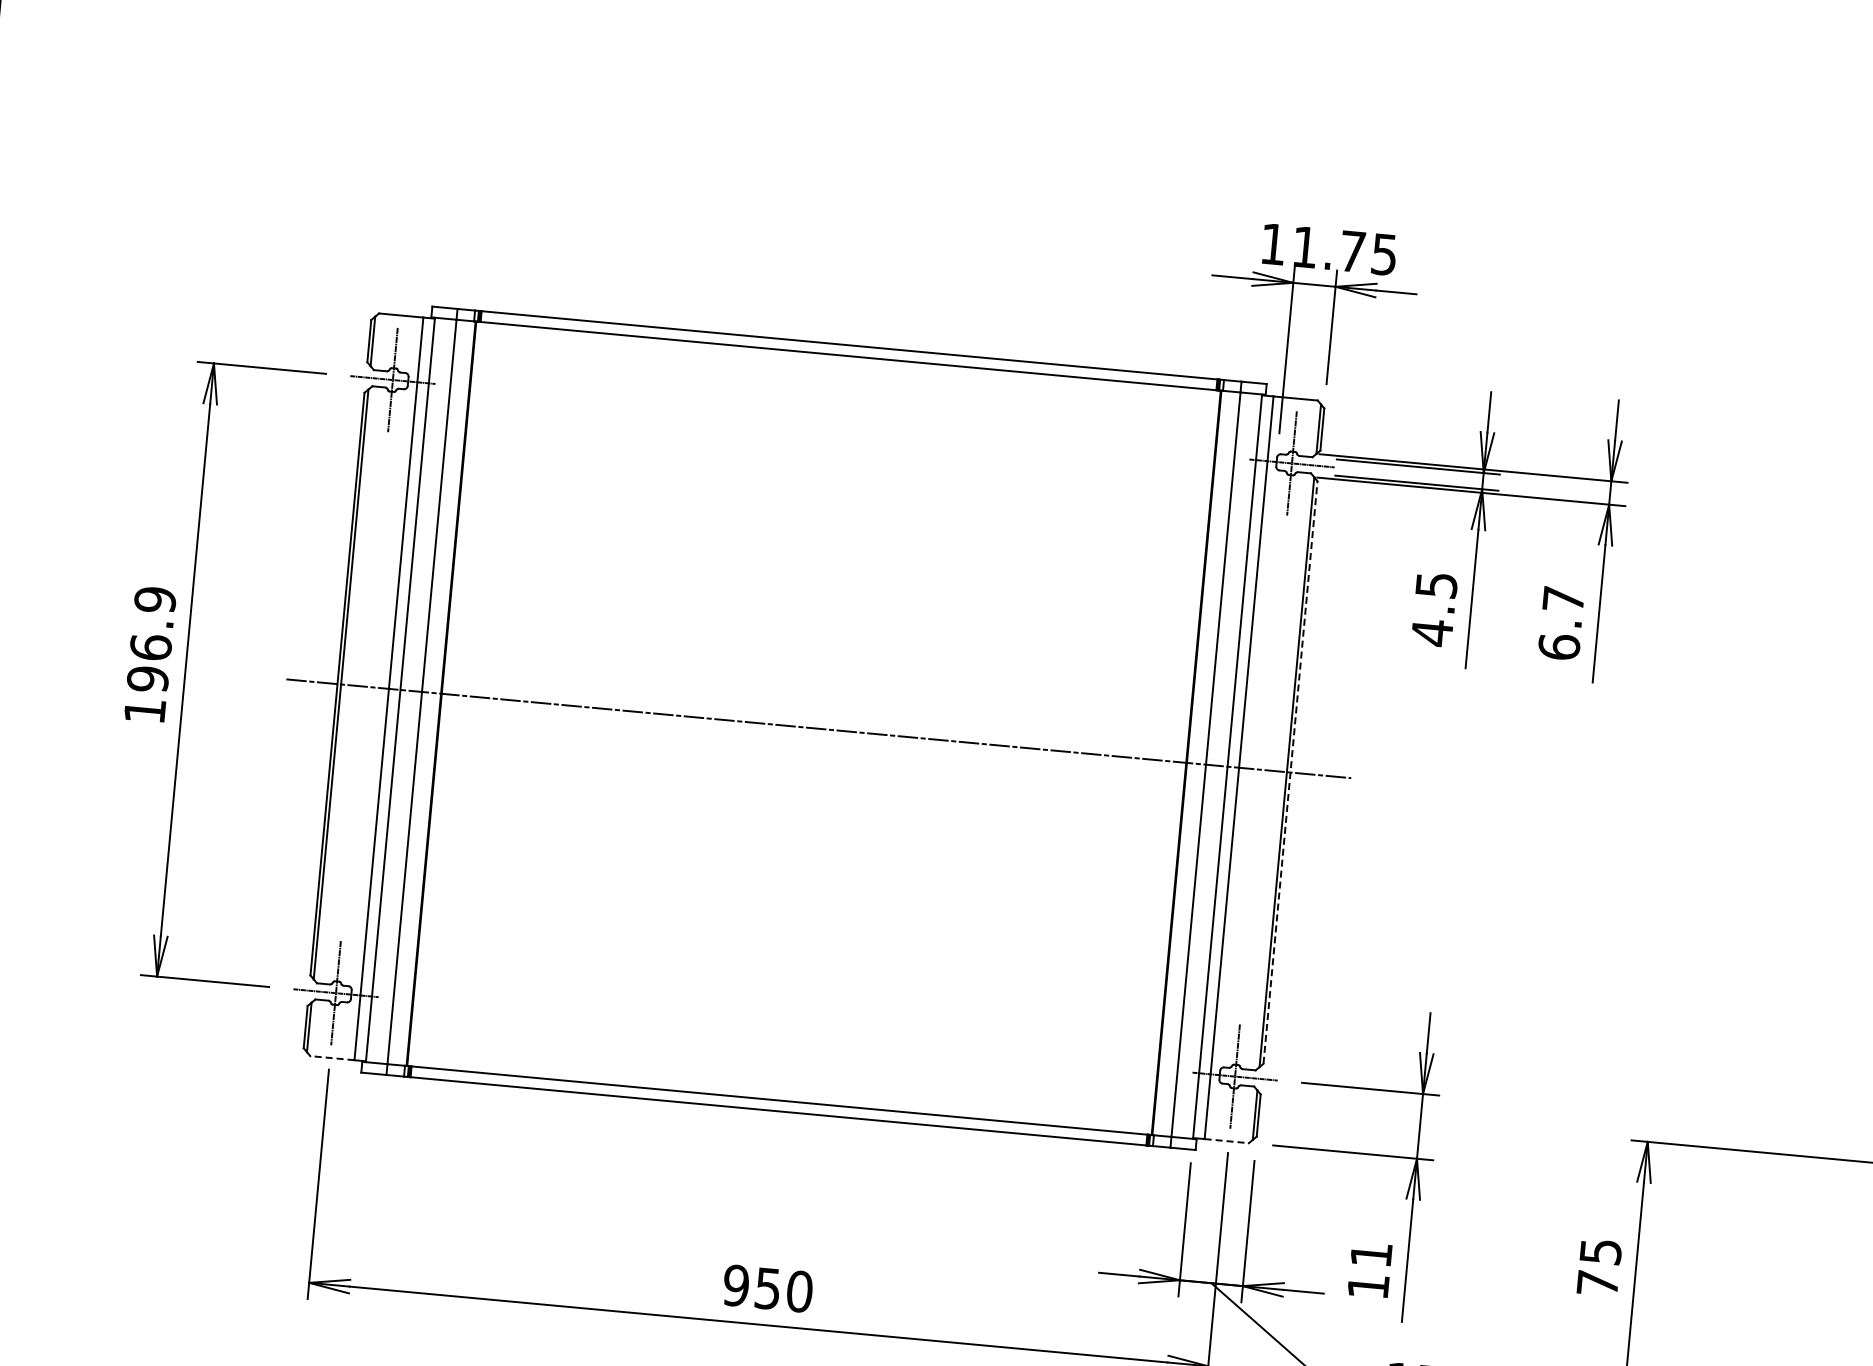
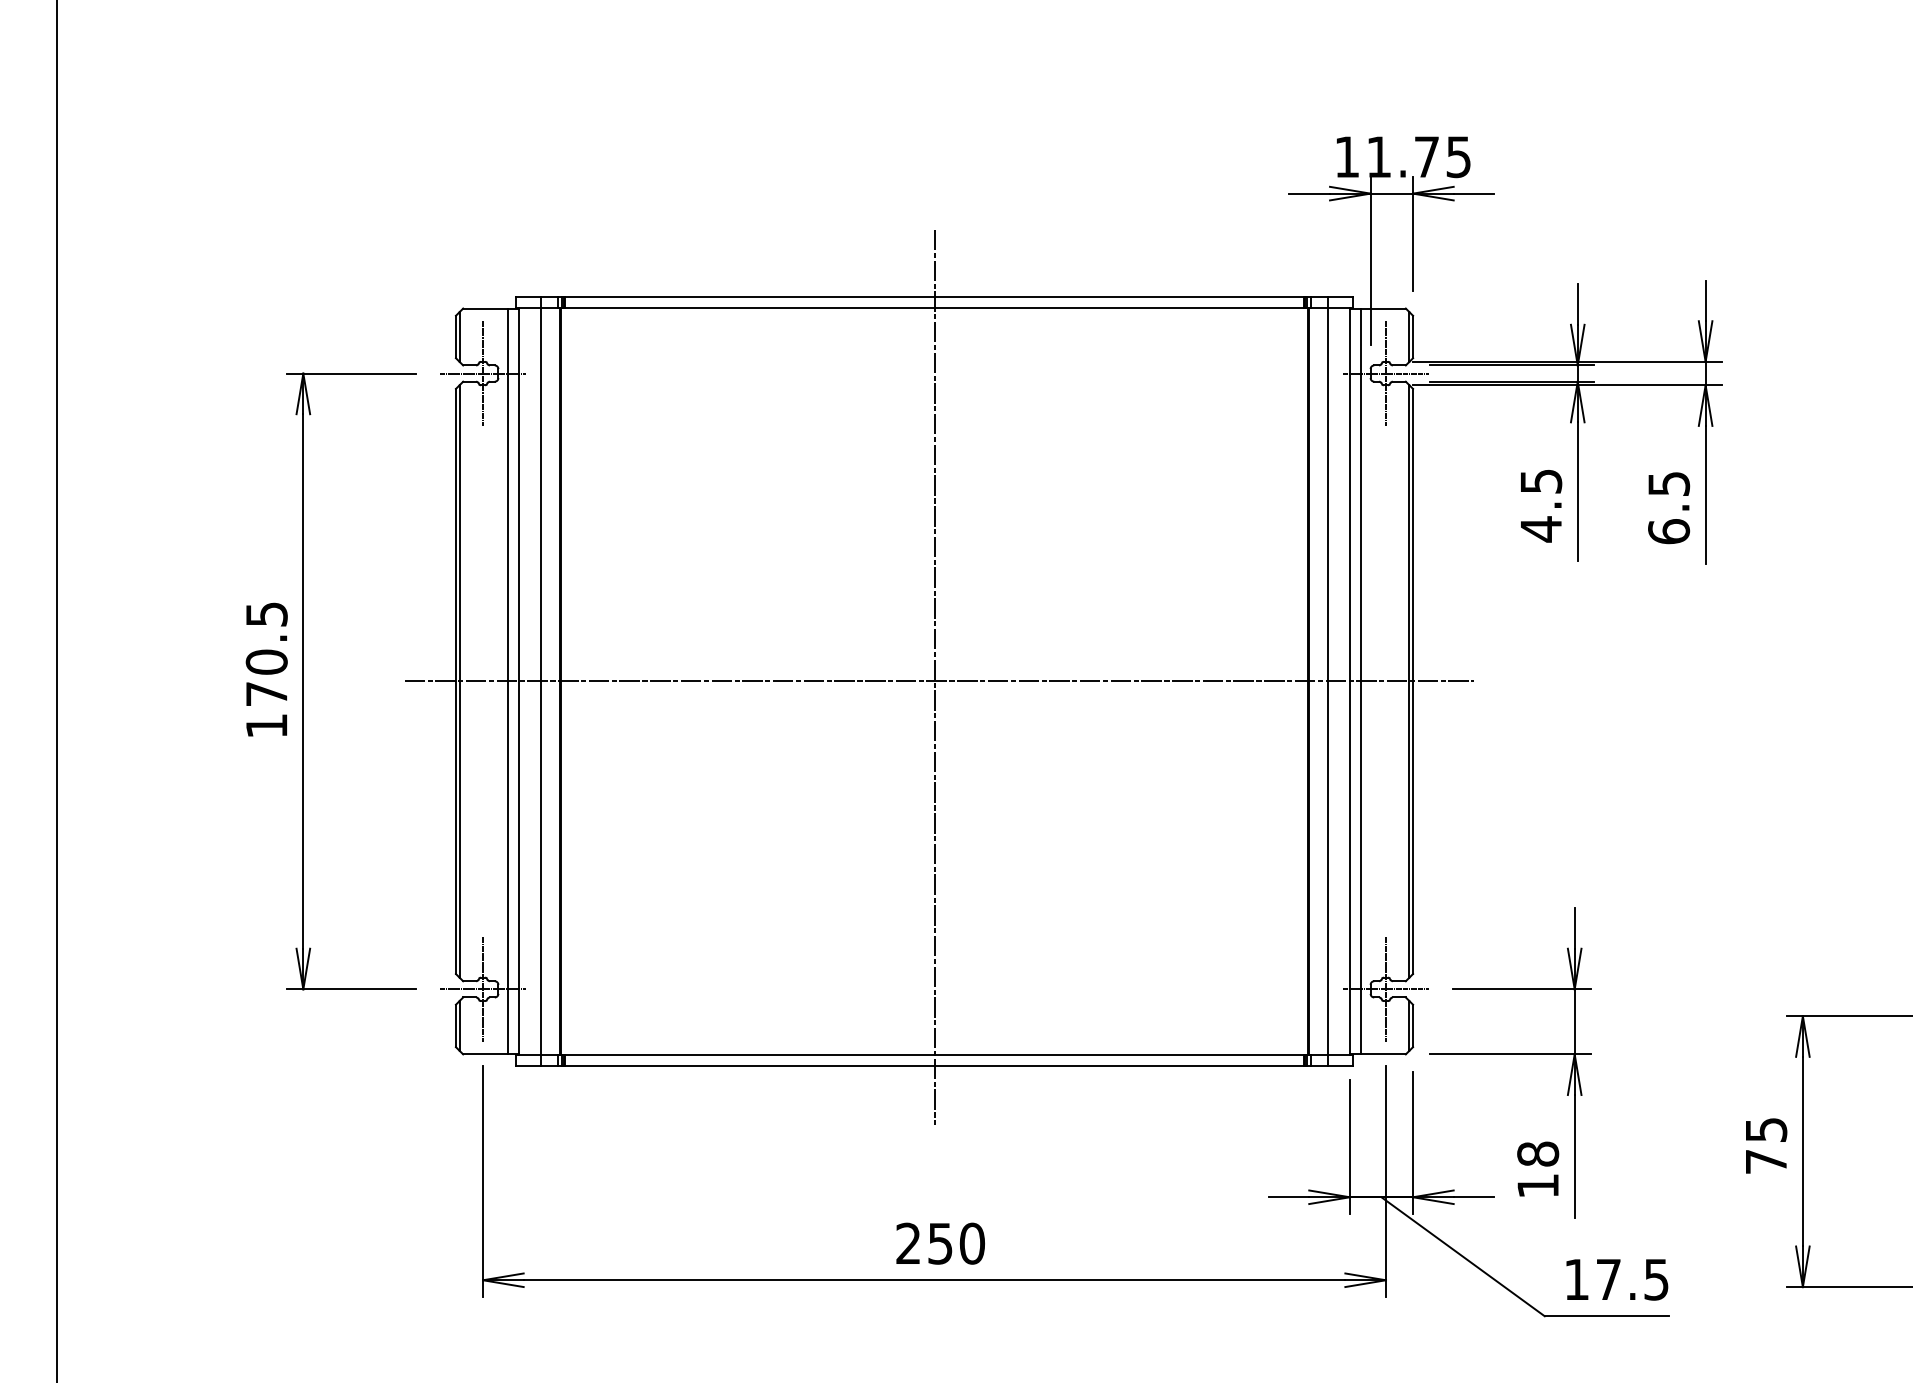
text: (1564, 599) -> (1669, 483), 6.7 -> 6.5
text: (151, 639) -> (266, 654), 196.9 -> 170.5
line: (814, 724) -> (934, 677), added
line: (1290, 772) -> (1413, 681), dashed -> solid
line: (331, 1058) -> (484, 1054), dashed -> solid
line: (1227, 1141) -> (1384, 1054), dashed -> solid
text: (1371, 1254) -> (1538, 1153), 11 -> 18
text: (736, 1285) -> (908, 1243), 950 -> 250

